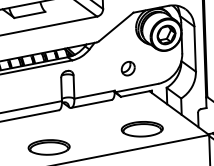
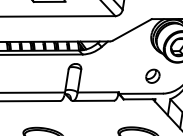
part: (127, 68) -> (152, 75), moved

